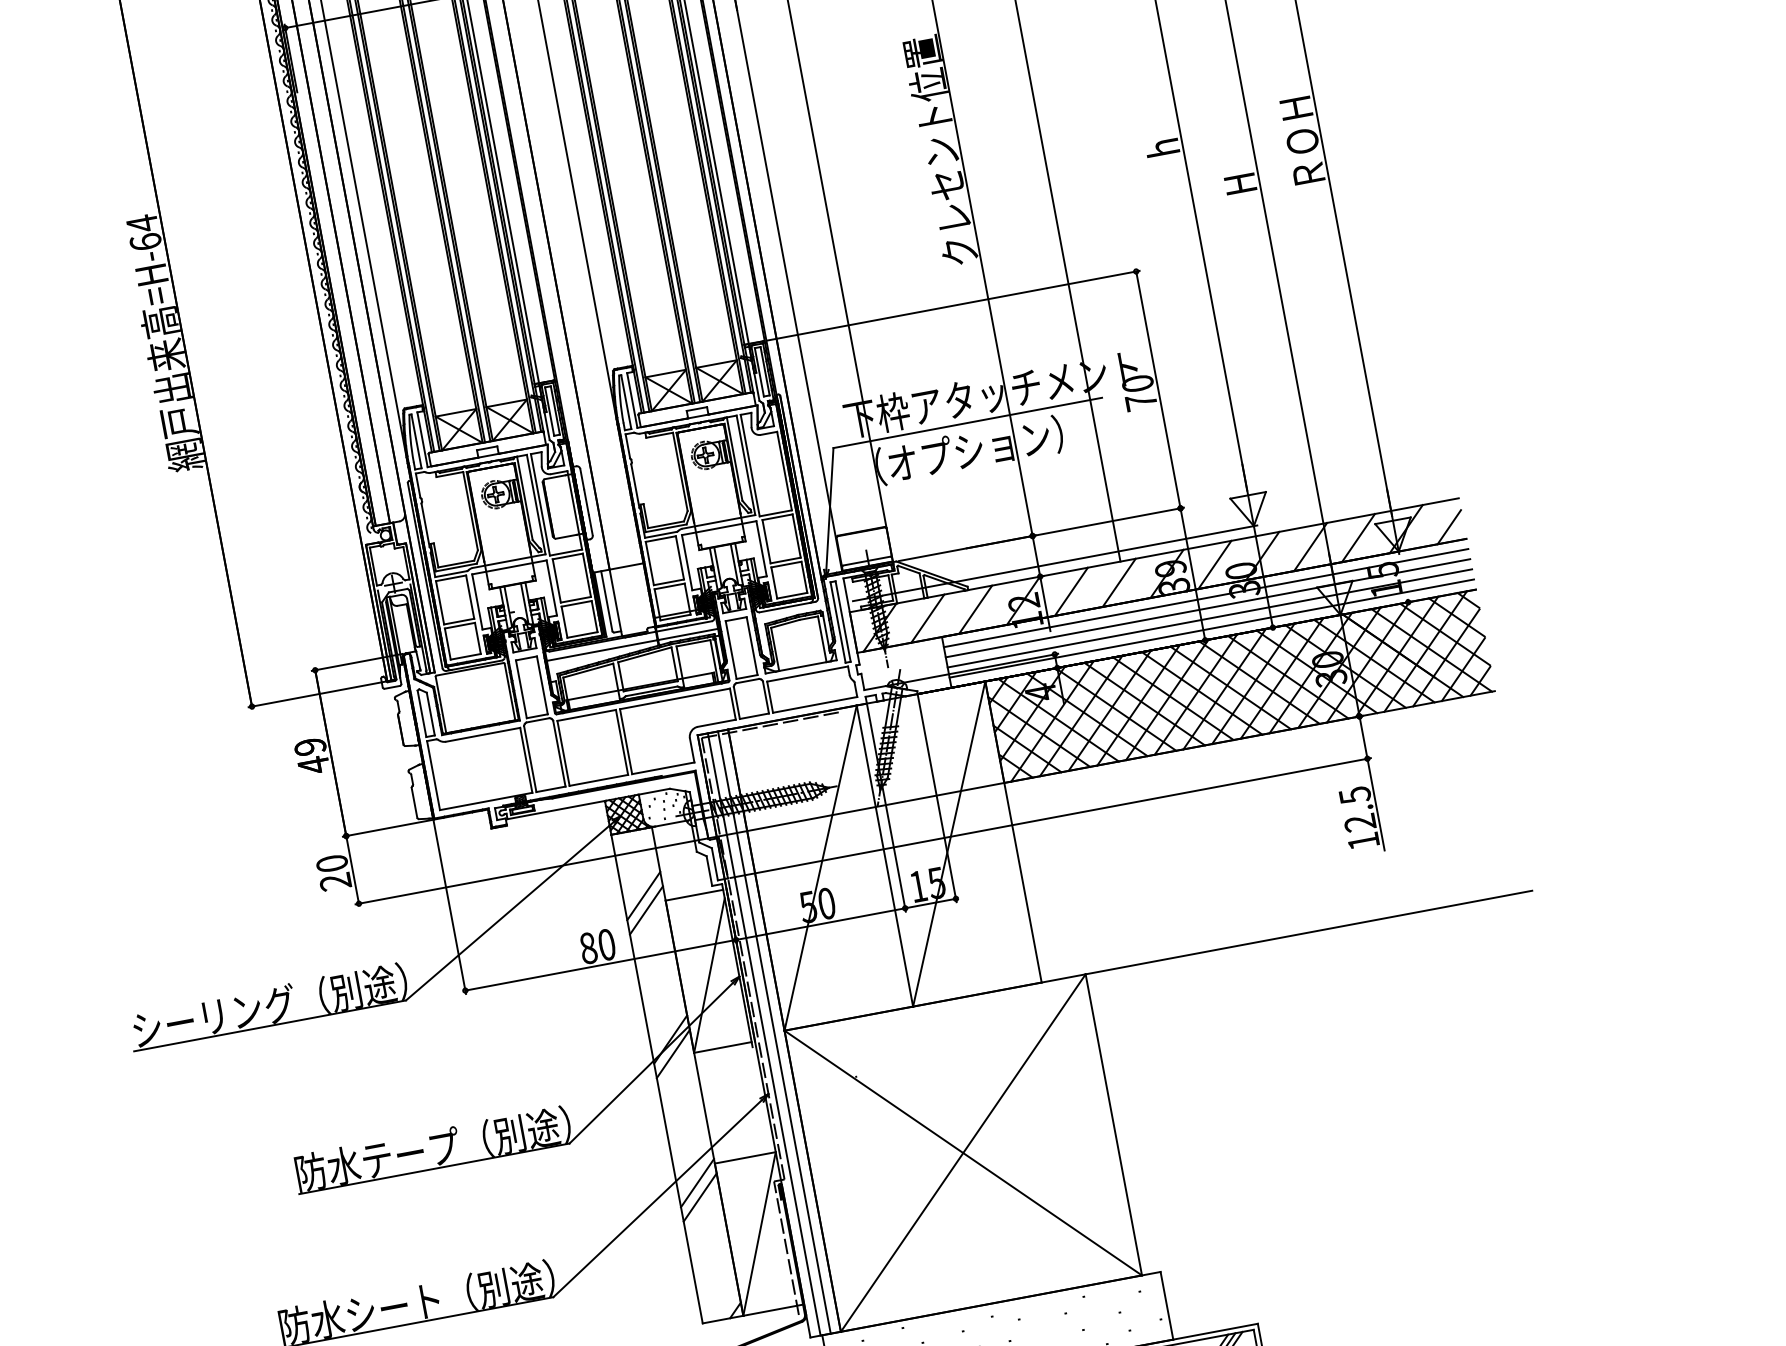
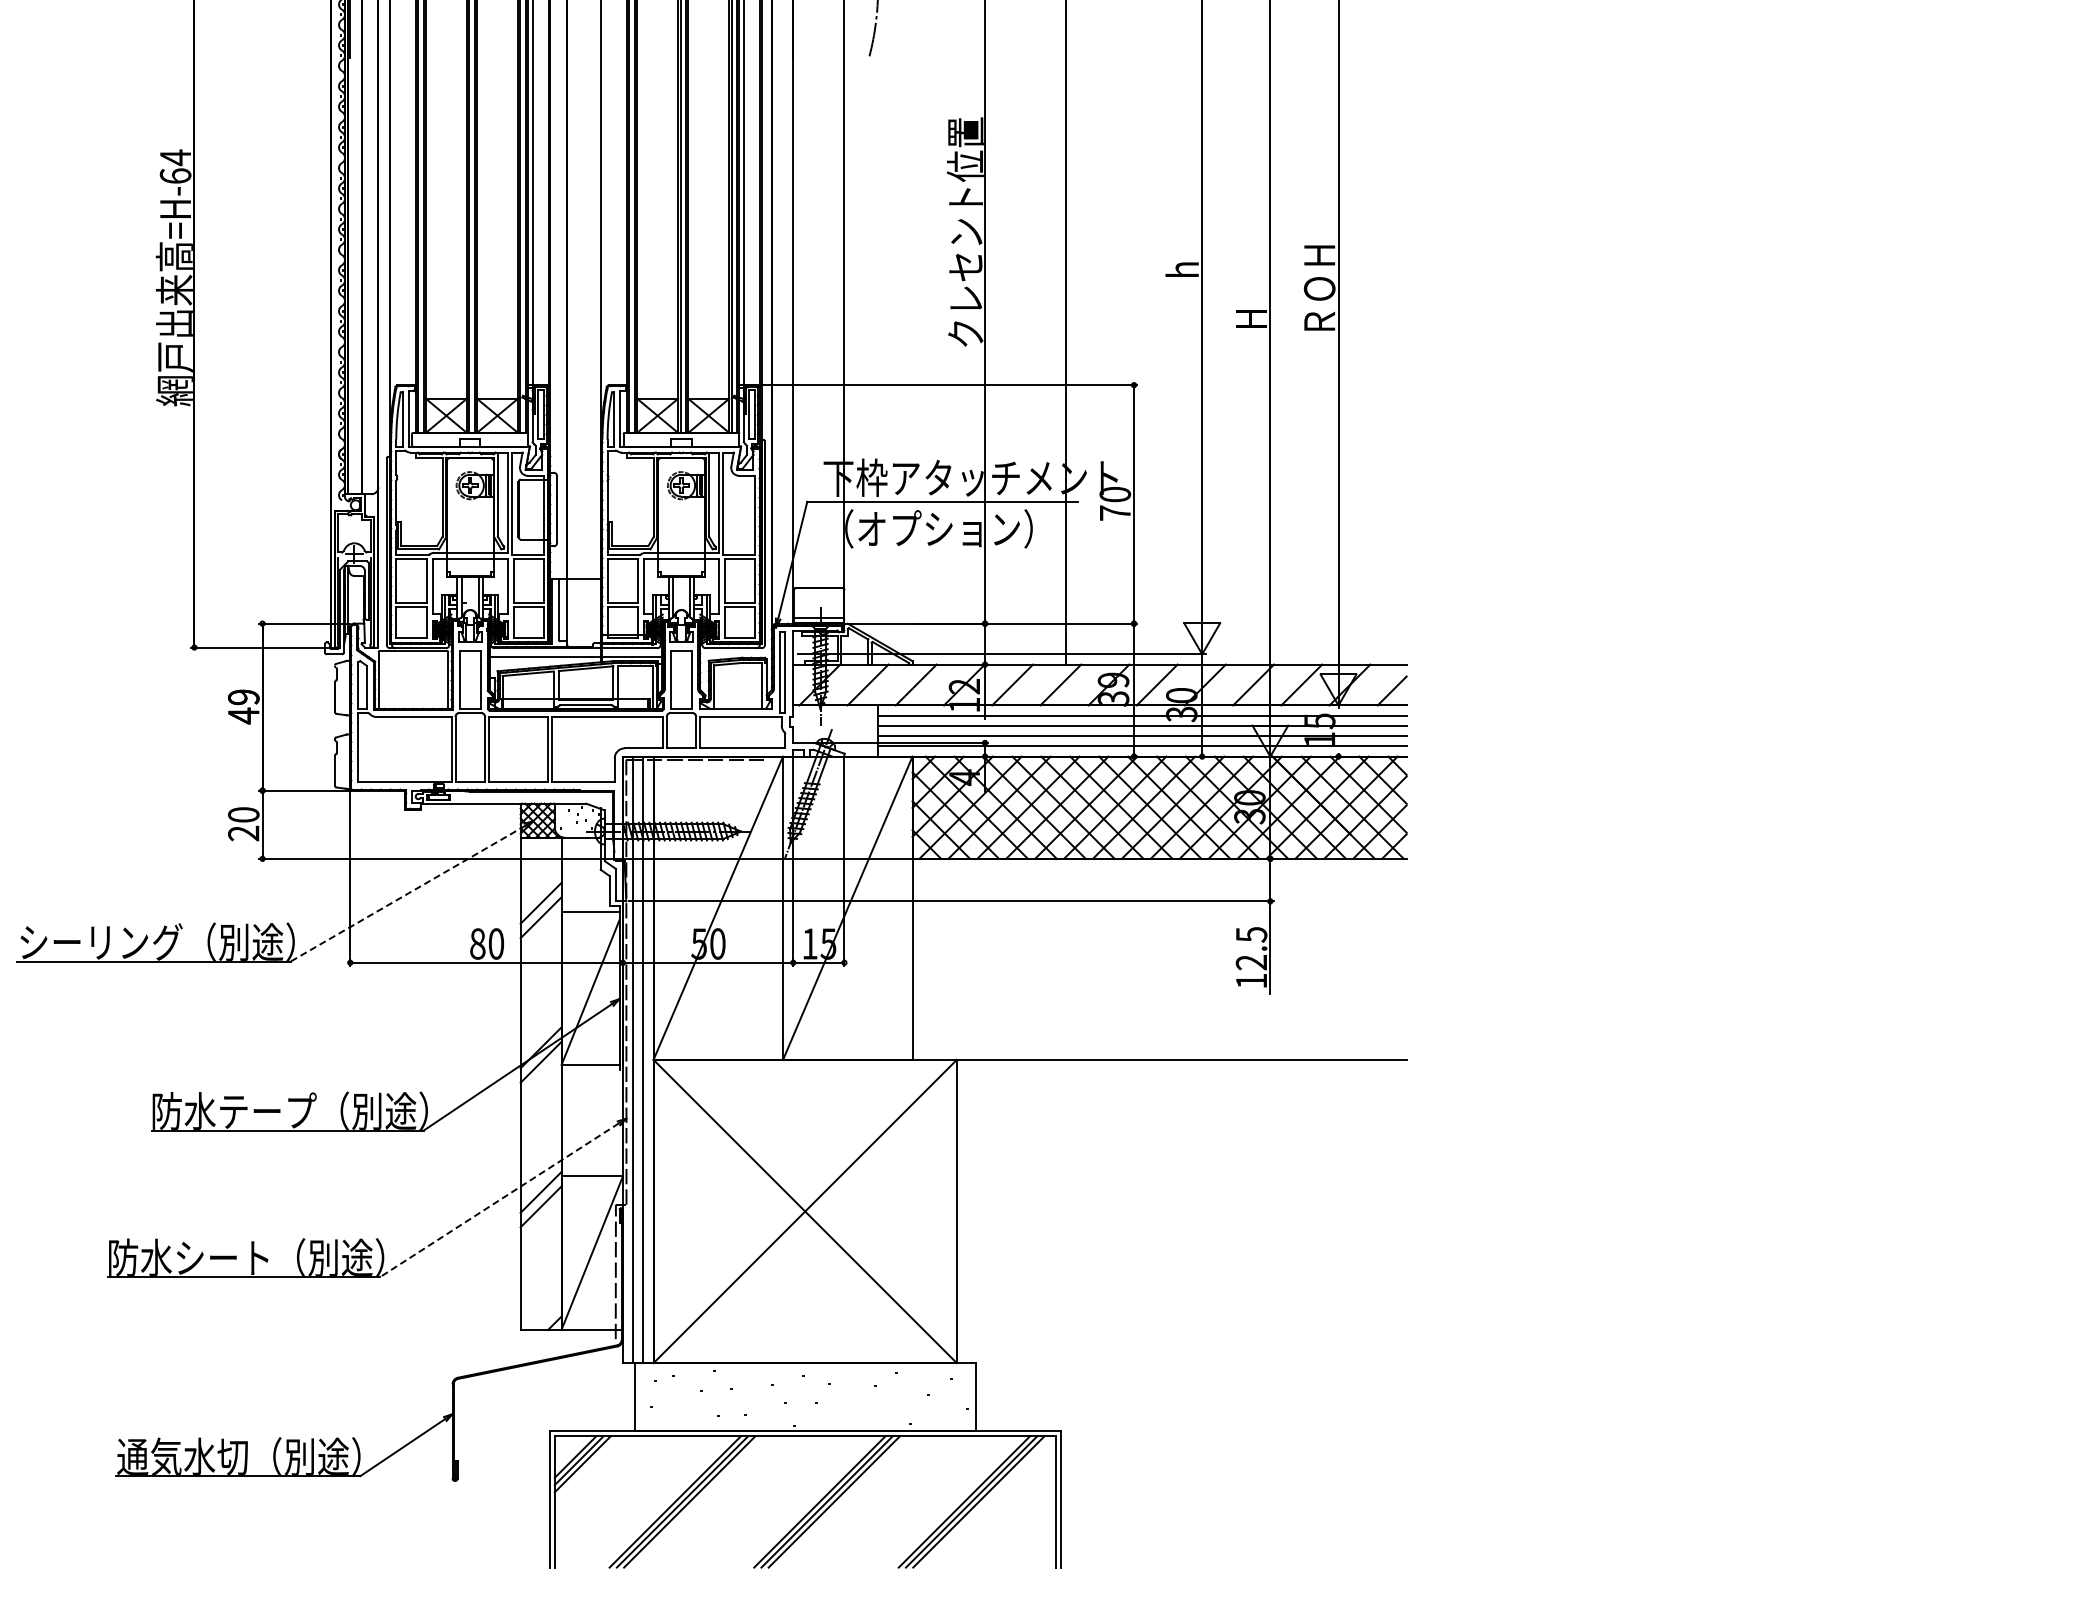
line: (510, 911) -> (408, 893), solid -> dashed
line: (657, 1198) -> (499, 1200), solid -> dashed

